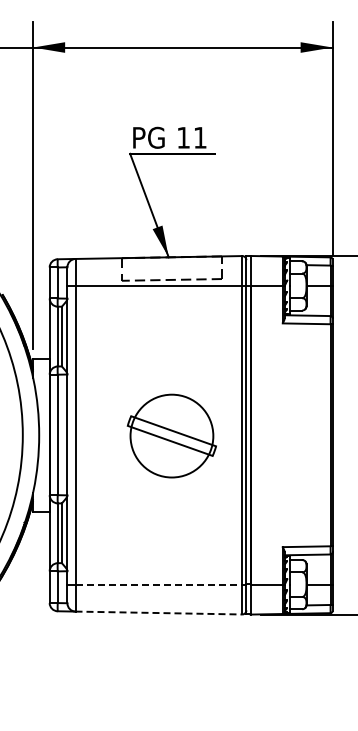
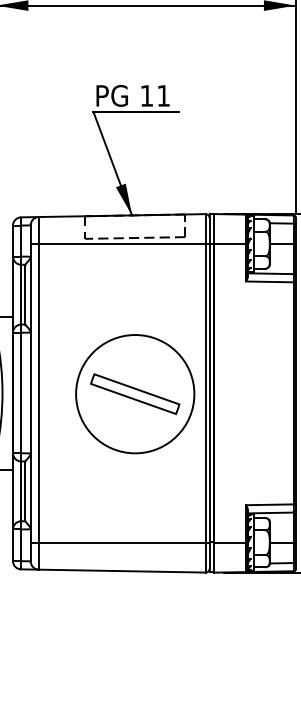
circle: (171, 435) -> (134, 393), size x1.43
line: (159, 584) -> (122, 542), dashed -> solid
line: (159, 613) -> (122, 571), dashed -> solid

